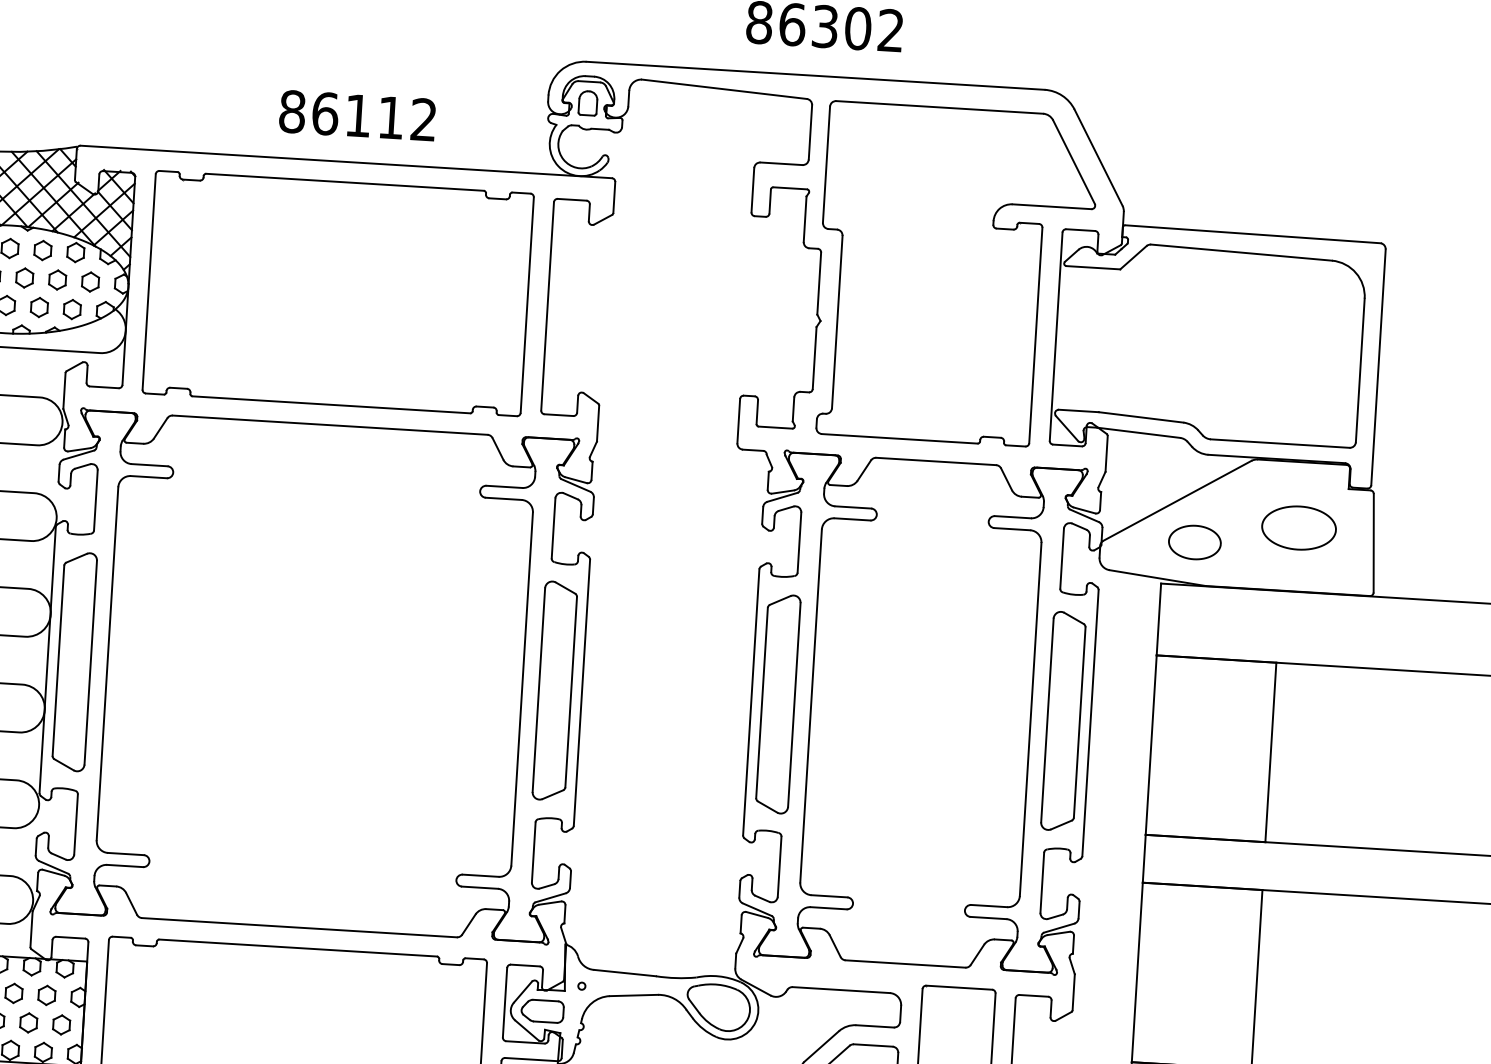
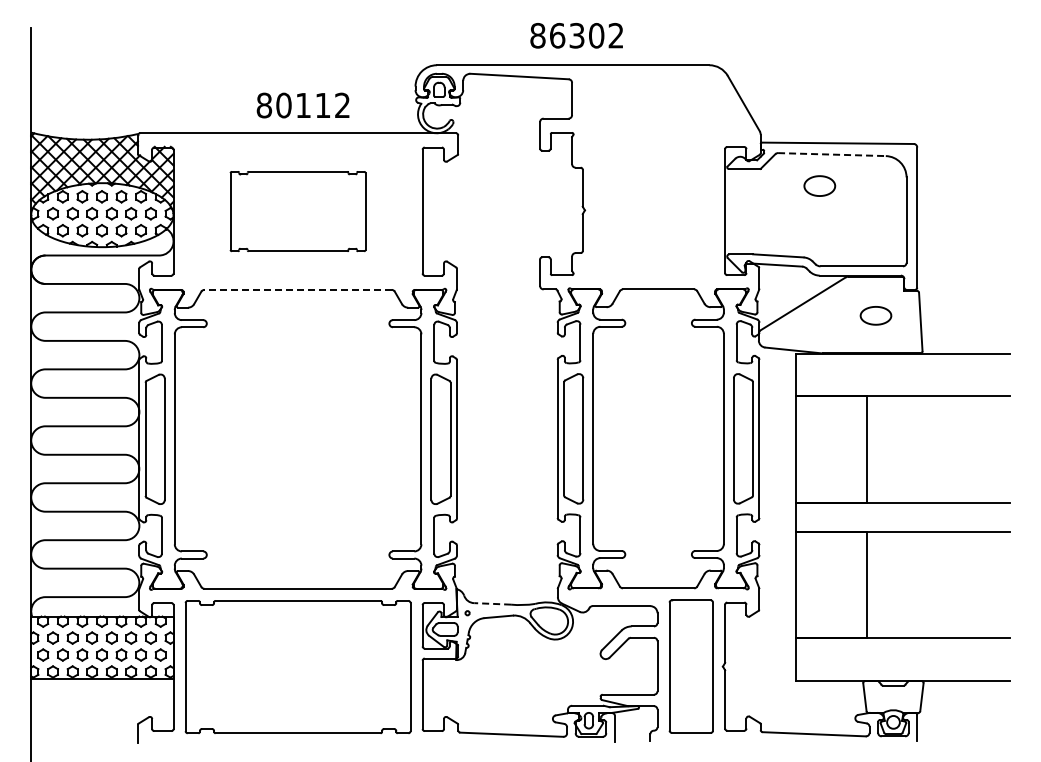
text: (324, 113) -> (283, 105), 86112 -> 80112
line: (1240, 252) -> (831, 154), solid -> dashed
part: (954, 275) -> (662, 178), removed
part: (337, 293) -> (297, 211), size x0.6
line: (330, 424) -> (298, 289), solid -> dashed
part: (1298, 527) -> (875, 315), size x0.7
part: (1194, 541) -> (819, 185), moved
line: (624, 972) -> (492, 603), solid -> dashed

